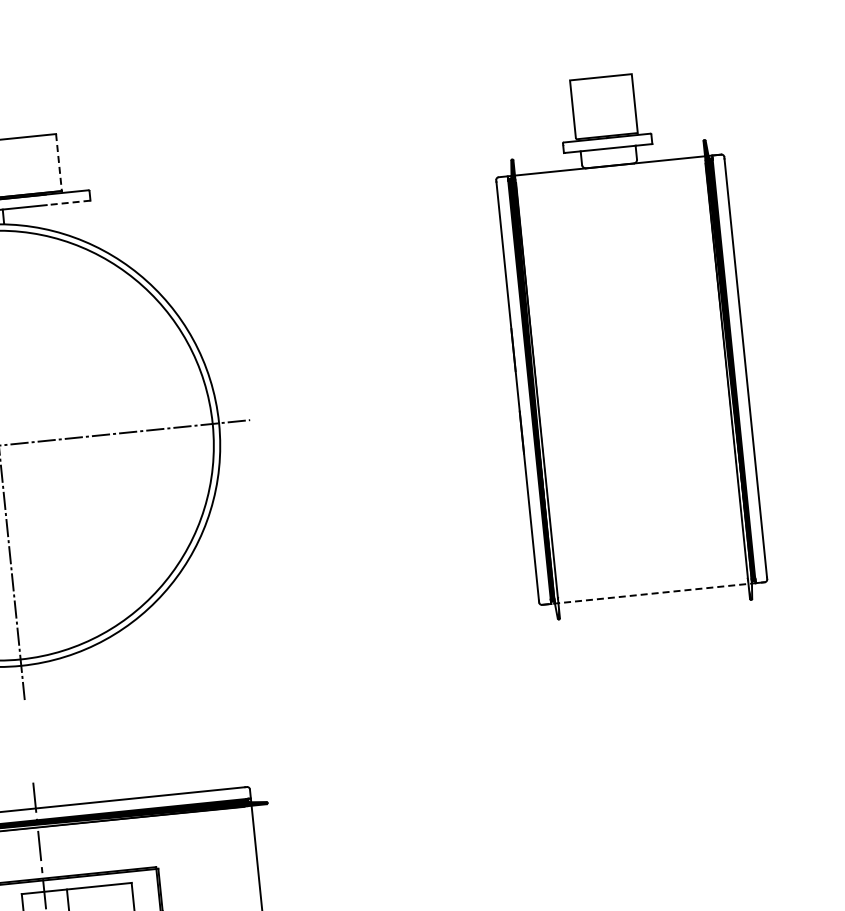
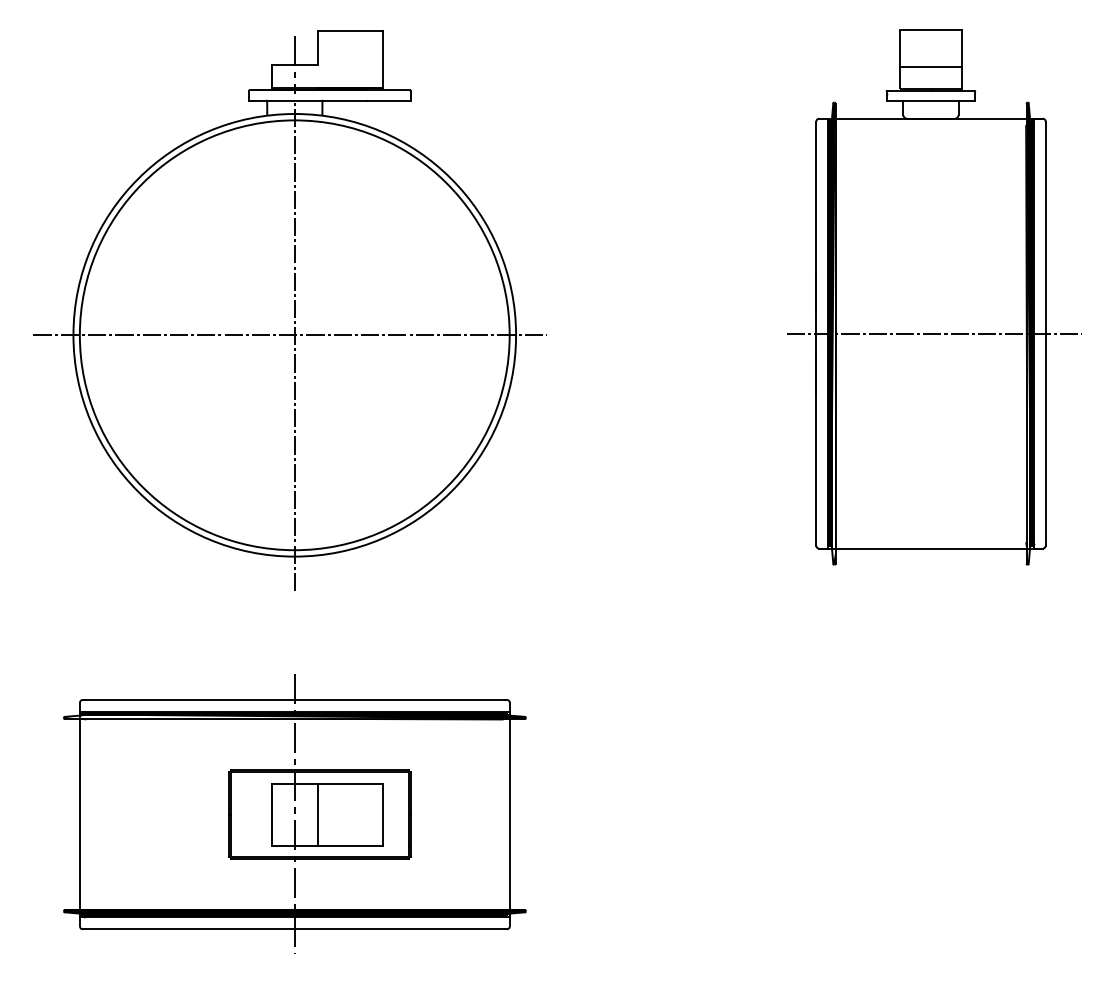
line: (604, 113) -> (930, 66), added
line: (59, 162) -> (383, 59), dashed -> solid
line: (68, 202) -> (388, 100), dashed -> solid
line: (634, 379) -> (933, 333), added
line: (653, 593) -> (931, 548), dashed -> solid

